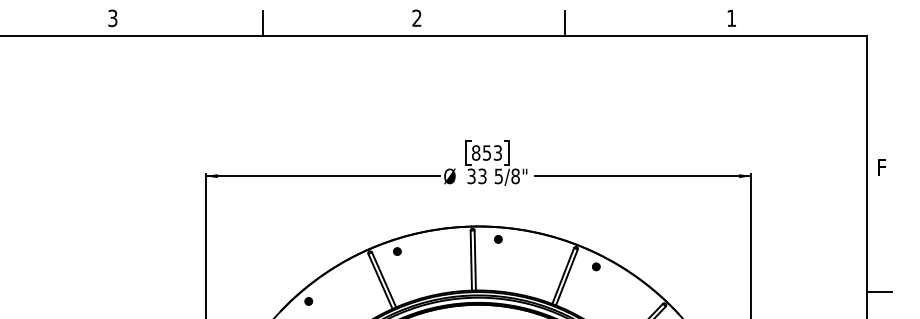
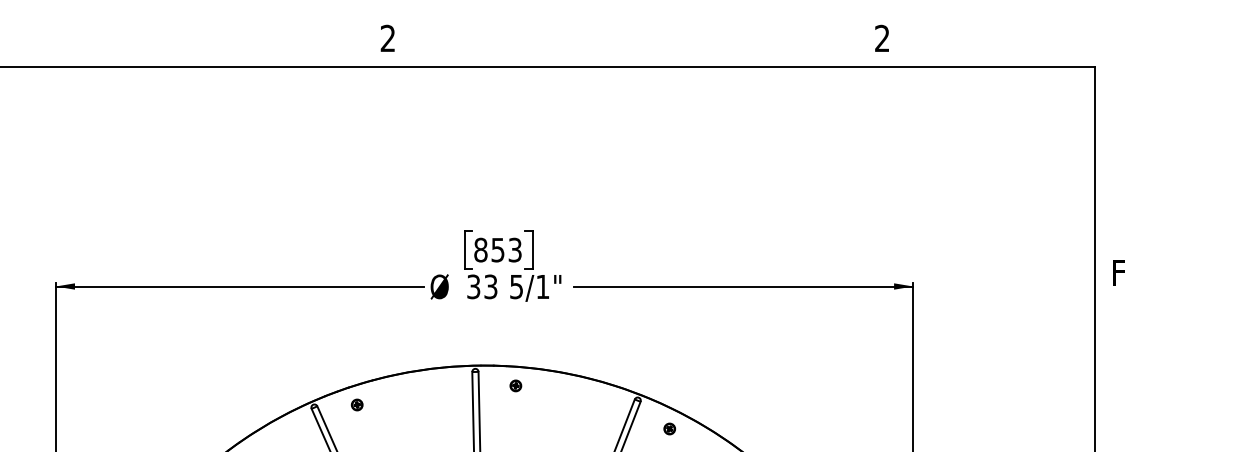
text: (731, 17) -> (882, 37), 1 -> 2
line: (263, 23) -> (146, 46), removed
line: (565, 23) -> (621, 46), removed
text: (515, 176) -> (542, 287), 5/8" -> 5/1"

